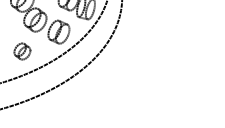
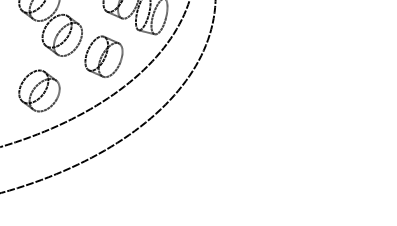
part: (22, 51) -> (39, 90), size x1.43

